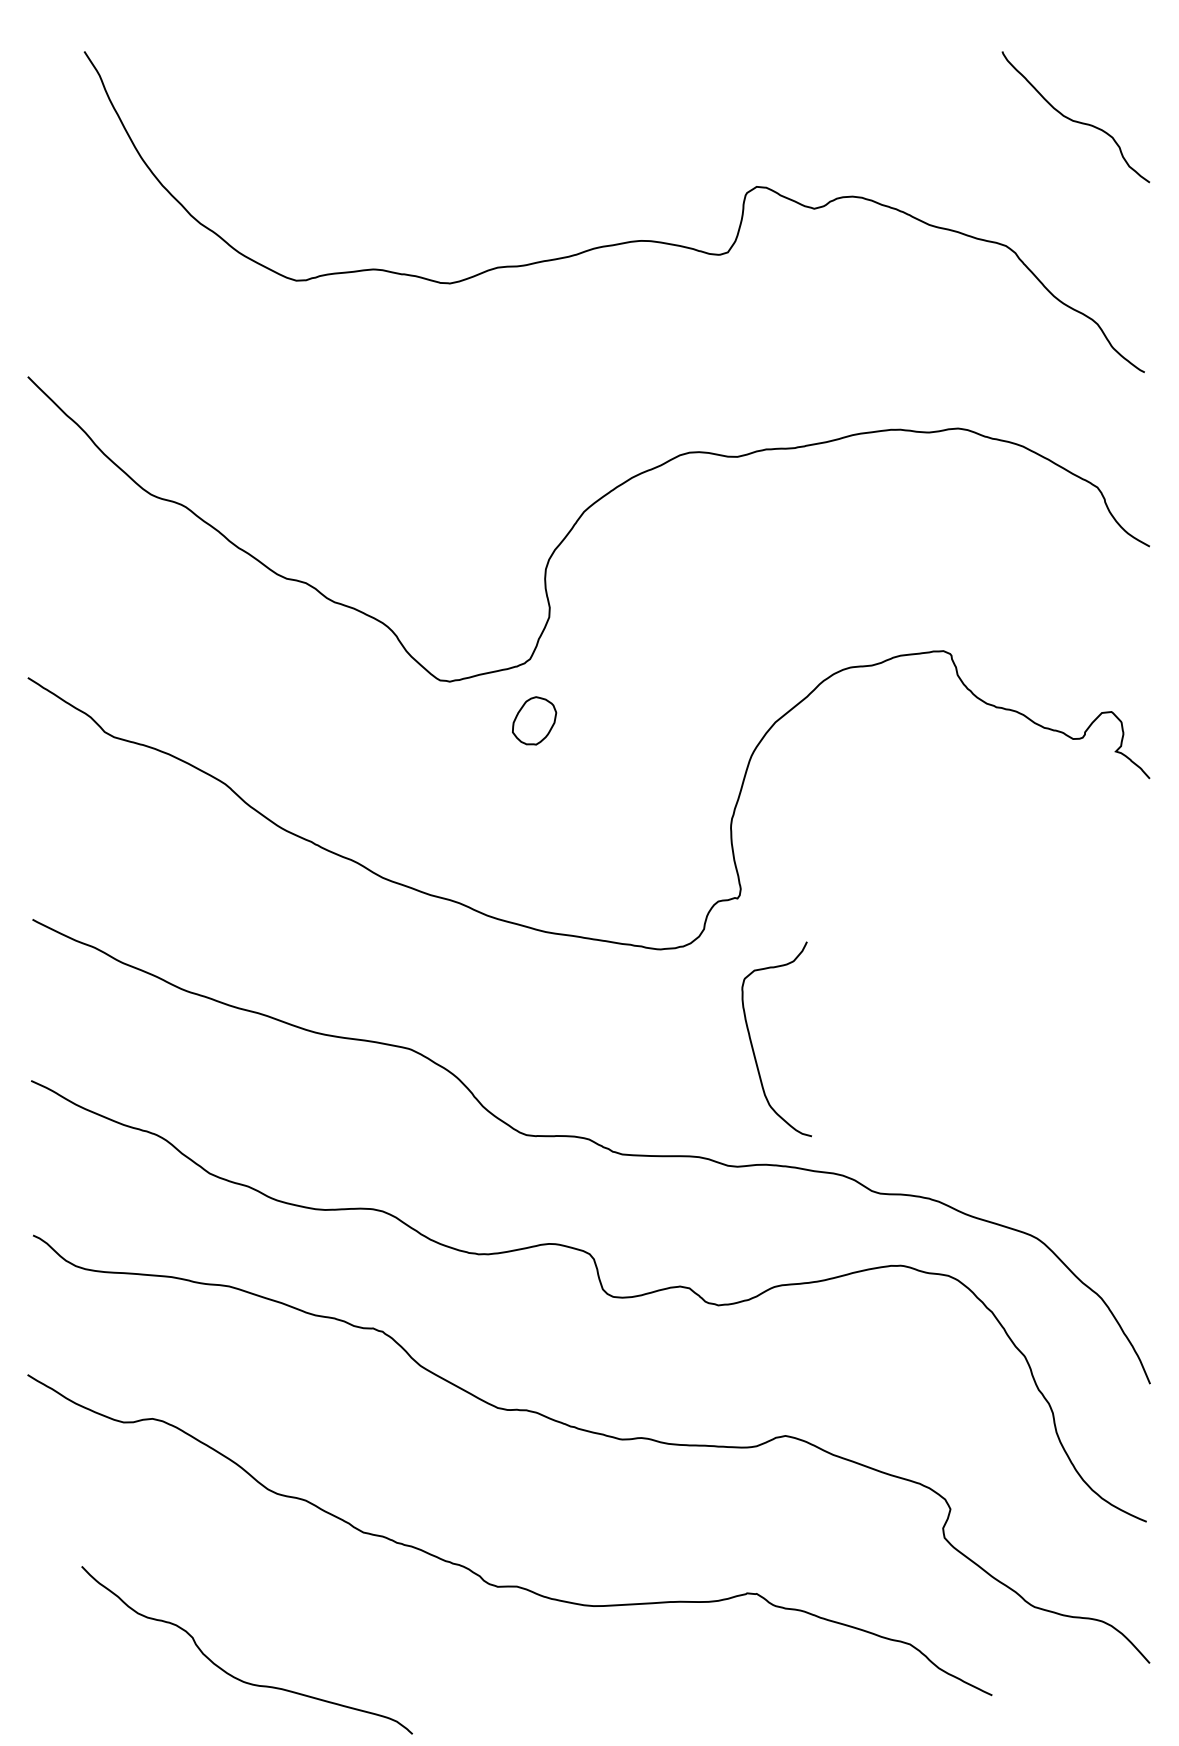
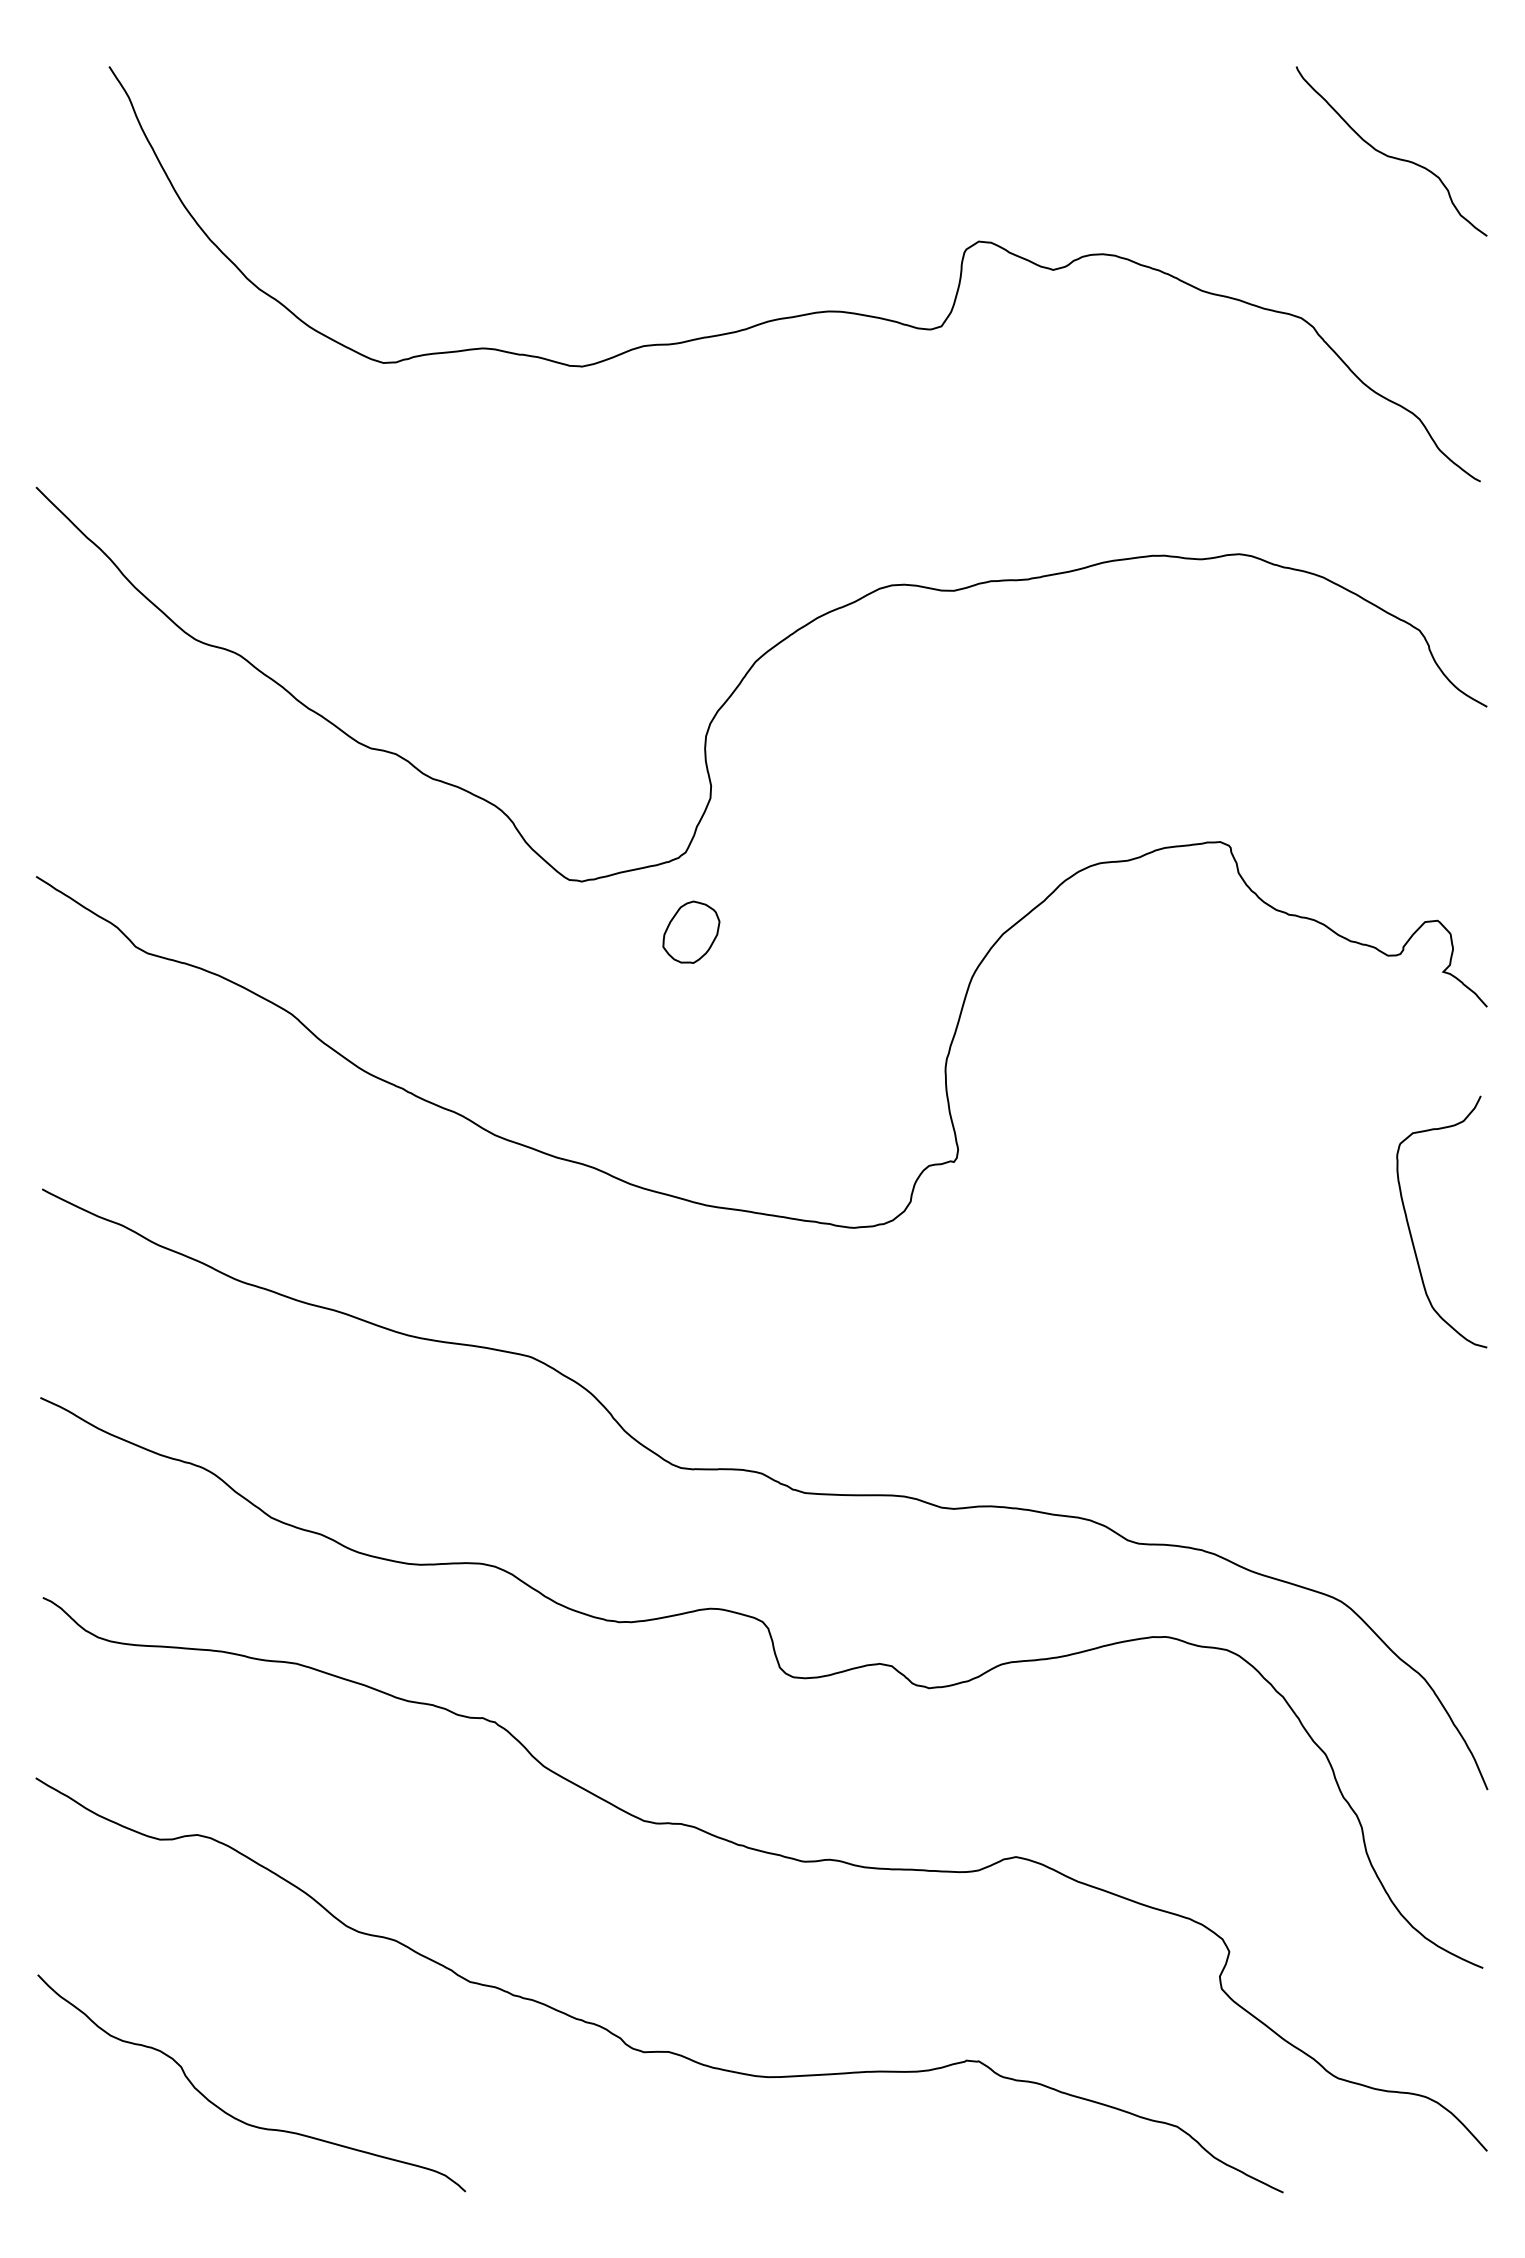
curve: (752, 1045) -> (1410, 1229), moved
curve: (232, 1675) -> (232, 2115), moved

